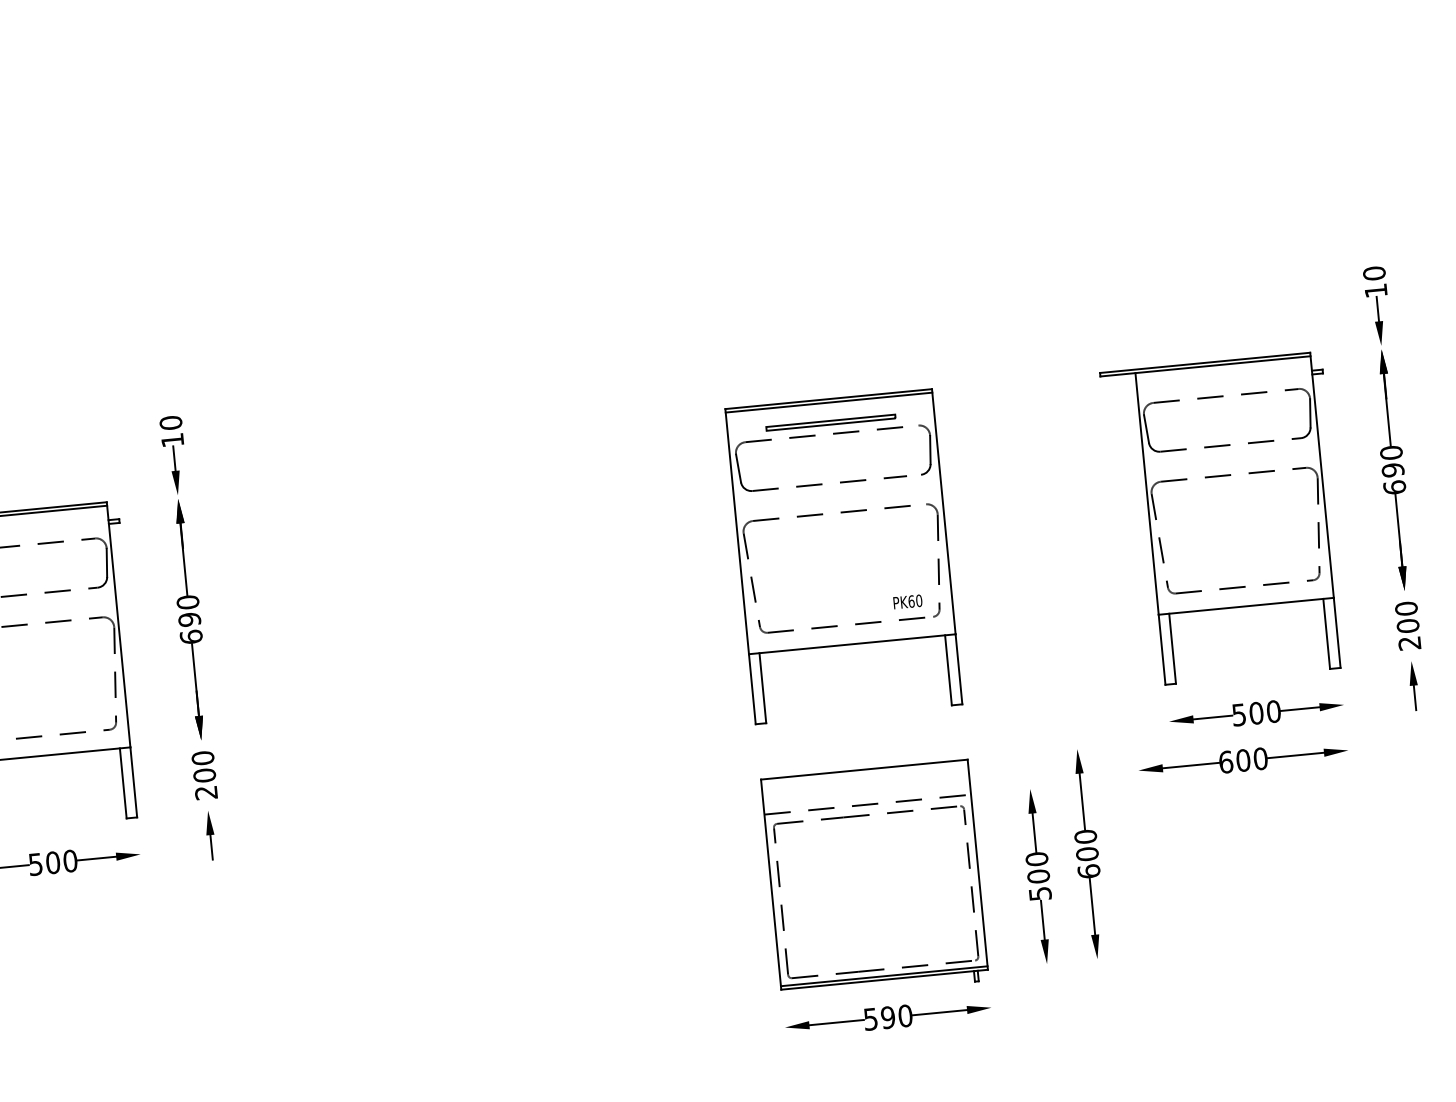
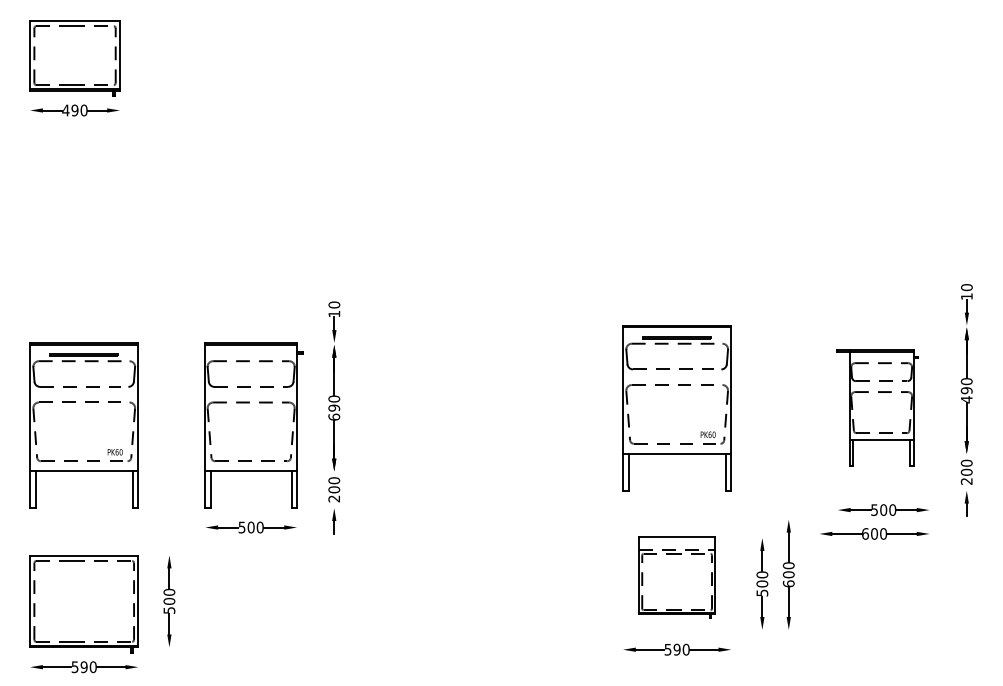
text: (1394, 487) -> (966, 399), 690 -> 490
part: (1224, 520) -> (876, 408), size x0.7
part: (873, 879) -> (676, 577), size x0.7

